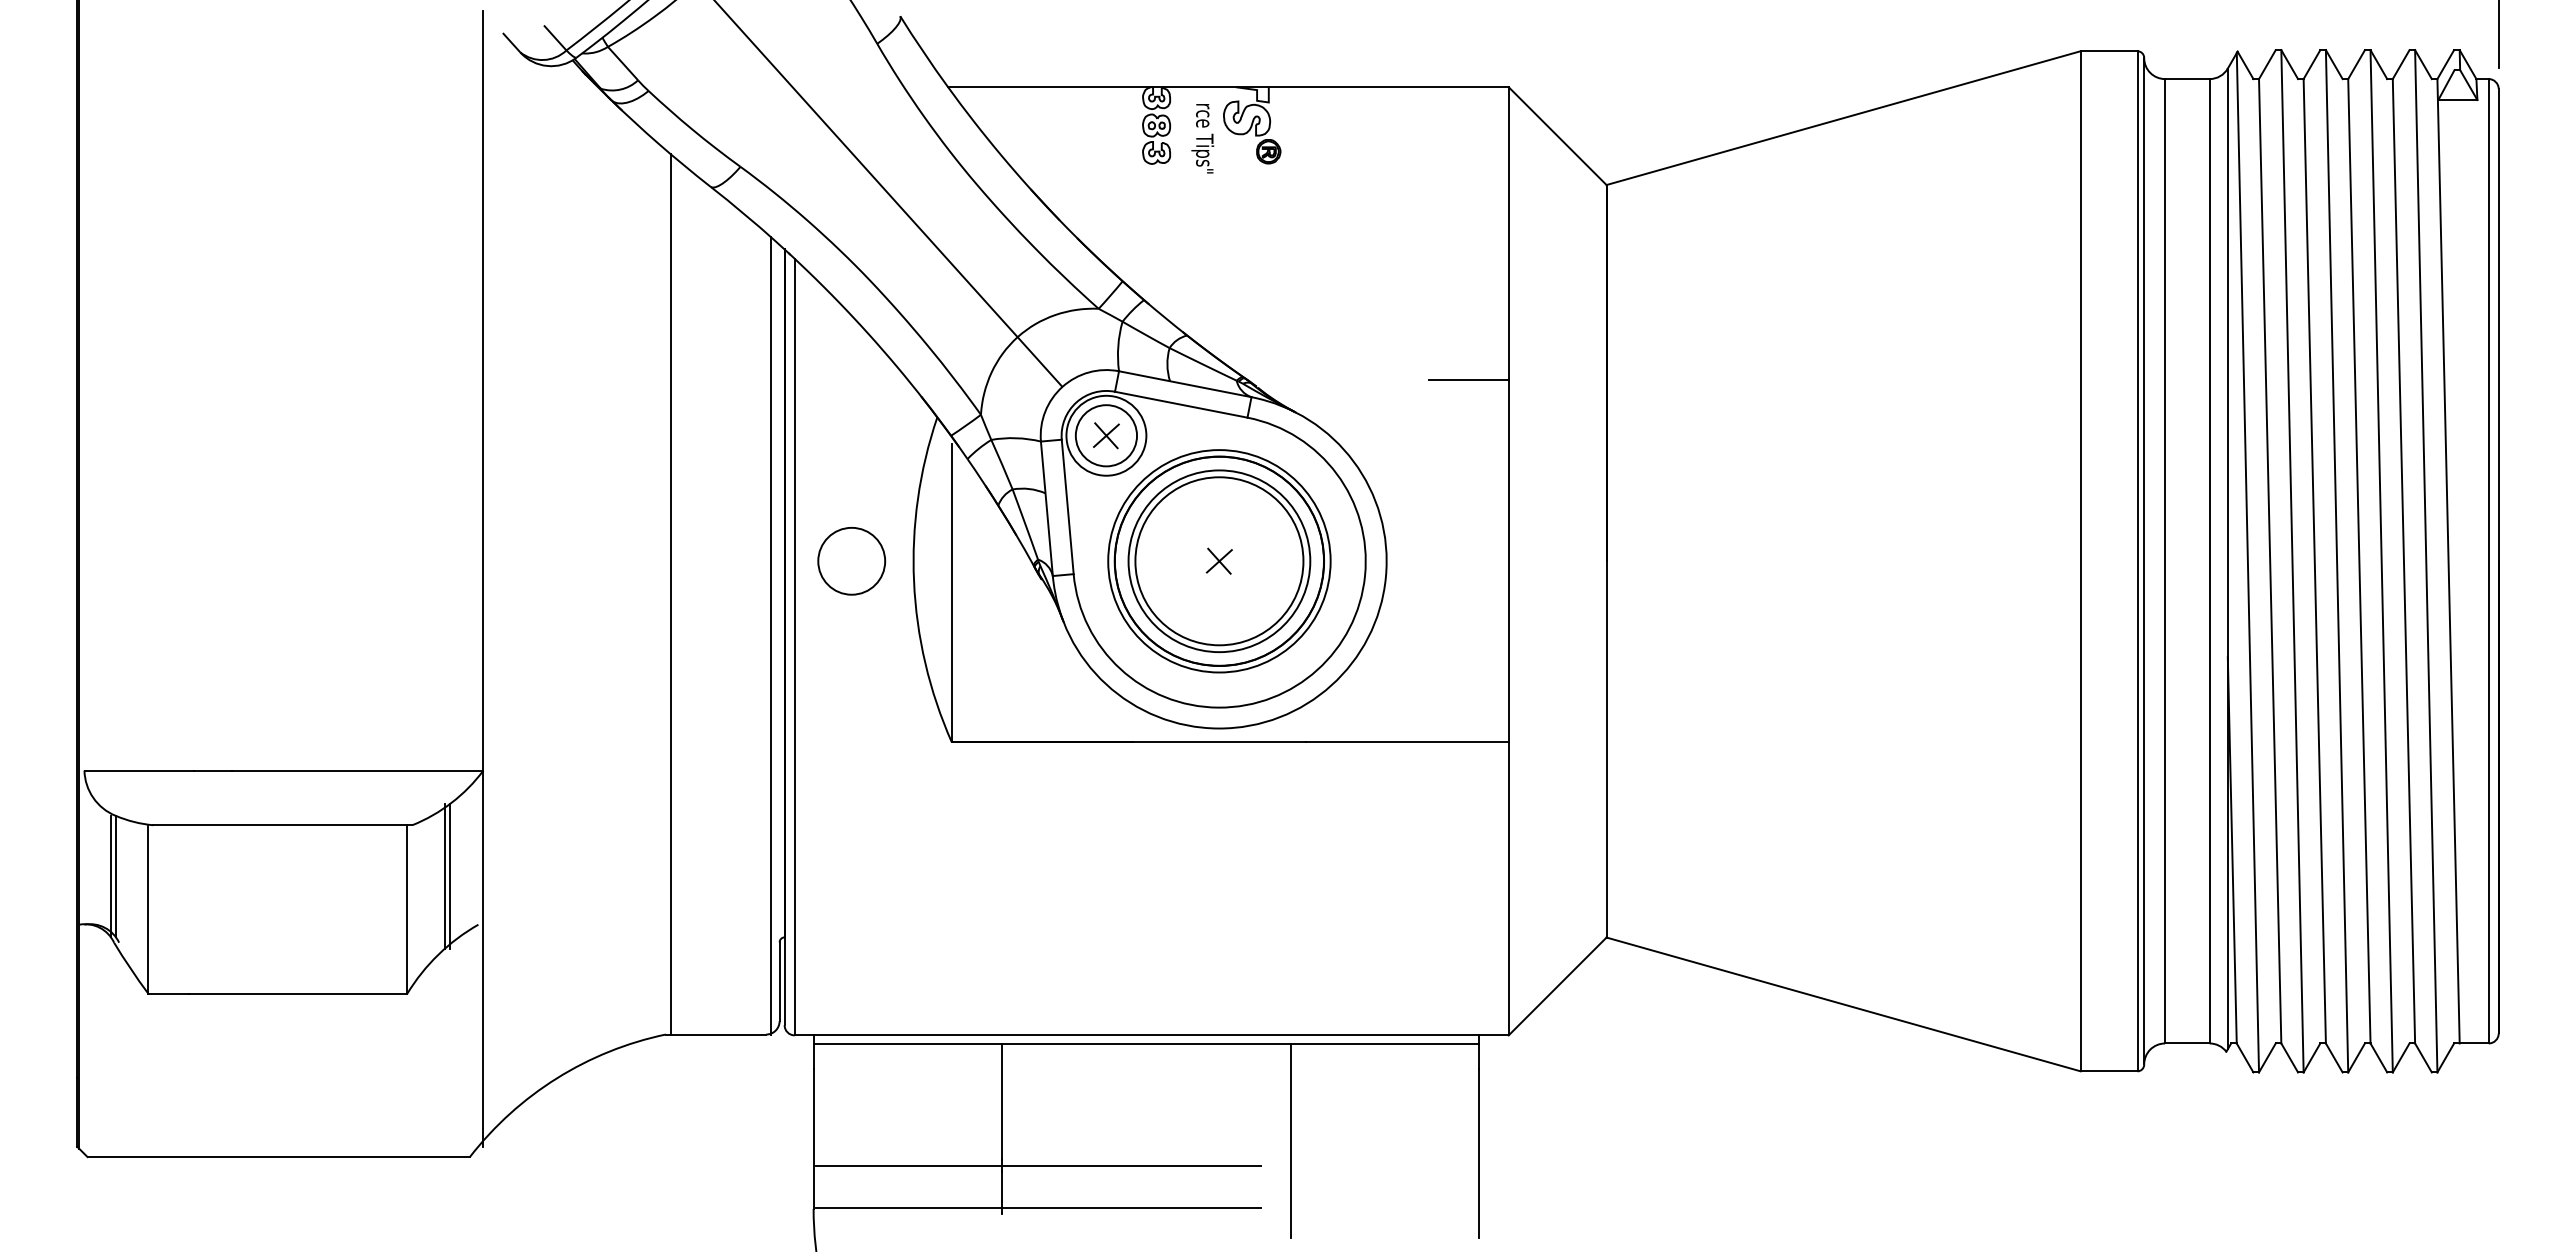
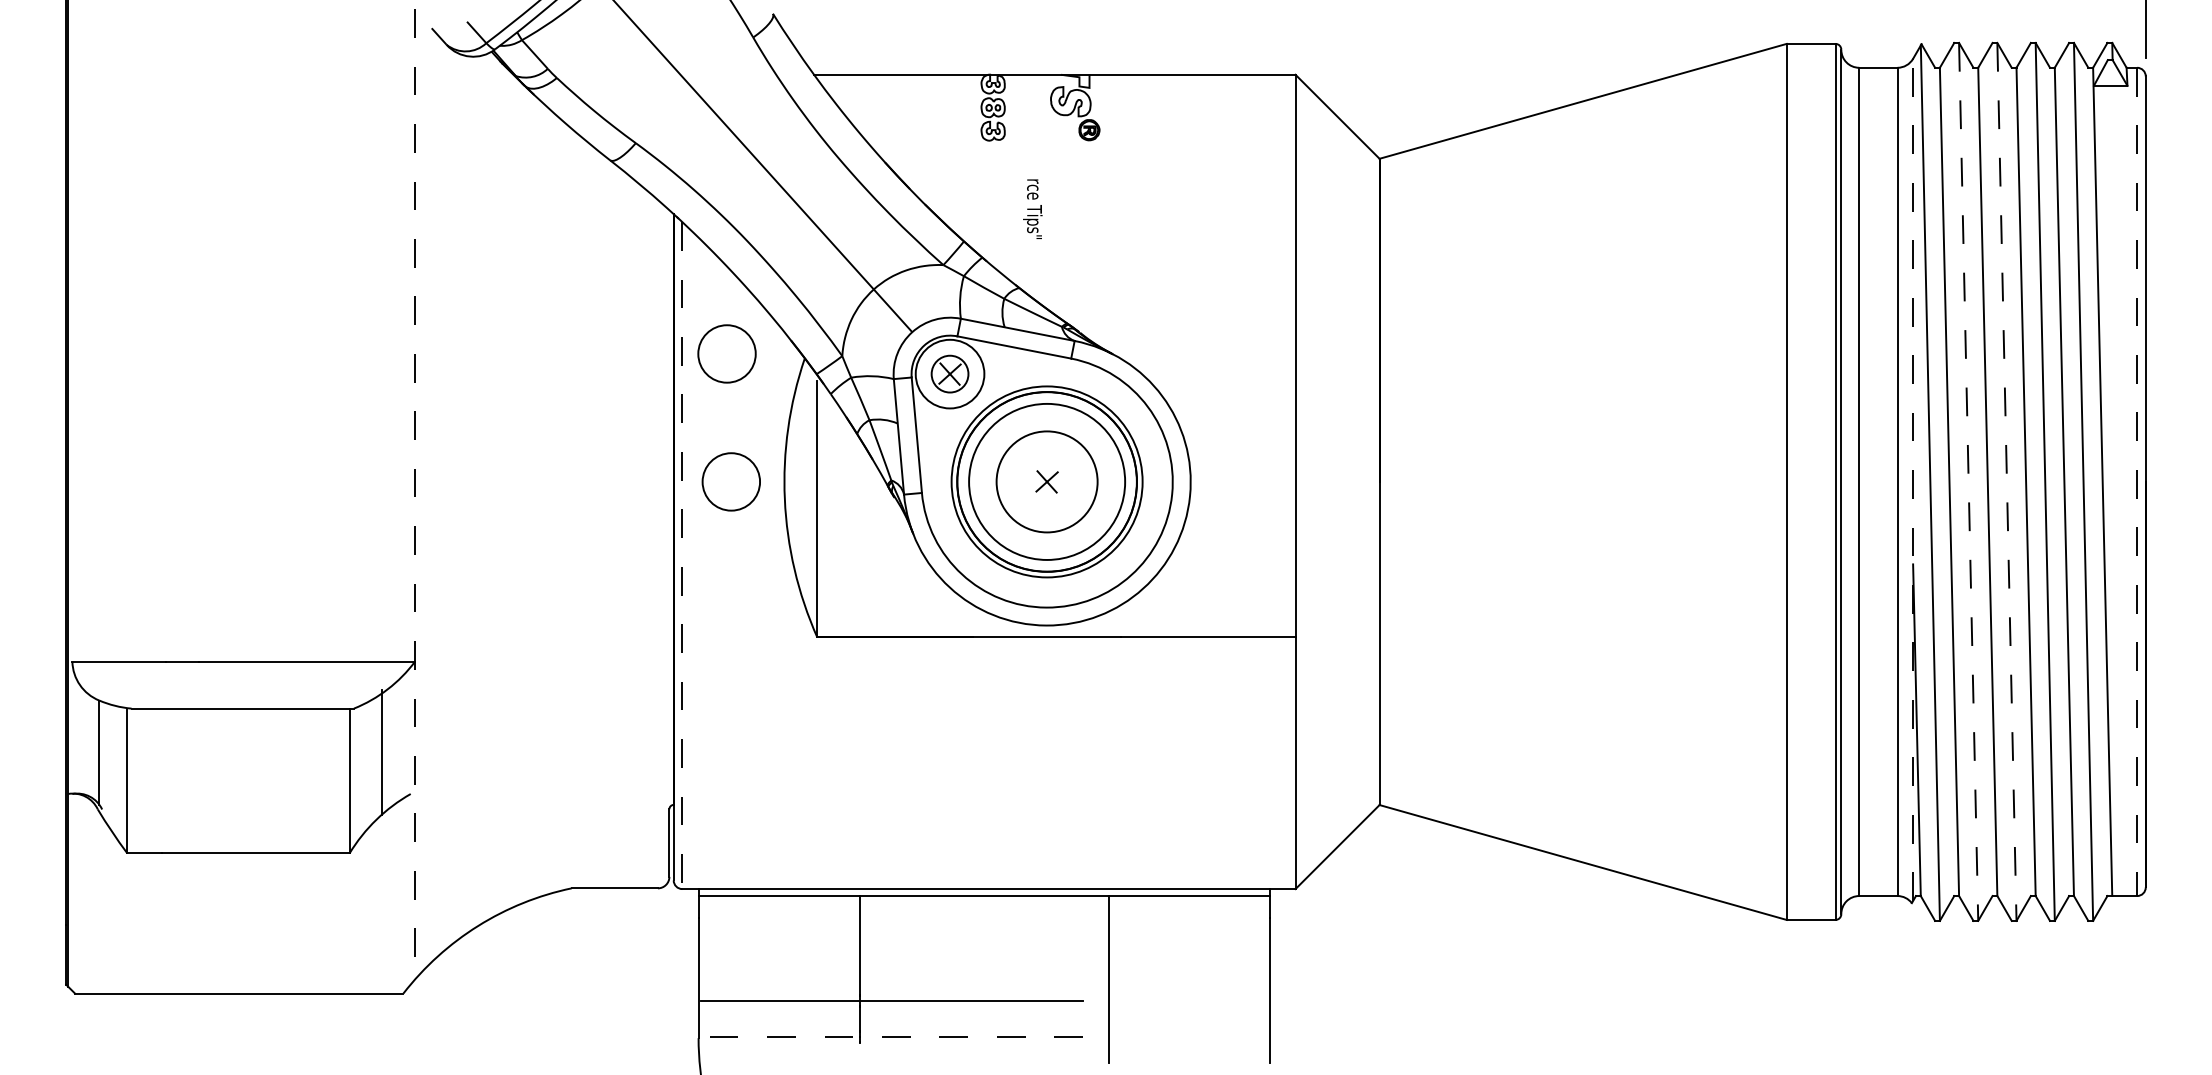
text: (1202, 138) -> (1032, 209), moved
line: (1468, 380) -> (1261, 326), removed
circle: (846, 412) -> (726, 354), added
circle: (1106, 435) -> (950, 373), size x0.7
line: (2227, 558) -> (1912, 479), solid -> dashed
circle: (1219, 561) -> (1047, 482), size x0.7
line: (2292, 561) -> (1968, 482), solid -> dashed
line: (2337, 561) -> (2007, 482), solid -> dashed
line: (2488, 561) -> (2136, 482), solid -> dashed
line: (483, 578) -> (415, 496), solid -> dashed
line: (670, 594) -> (575, 510), removed
line: (771, 635) -> (662, 545), removed
line: (794, 647) -> (682, 555), solid -> dashed
line: (110, 875) -> (94, 751), removed
line: (449, 876) -> (385, 752), removed
line: (1038, 1207) -> (891, 1036), solid -> dashed

